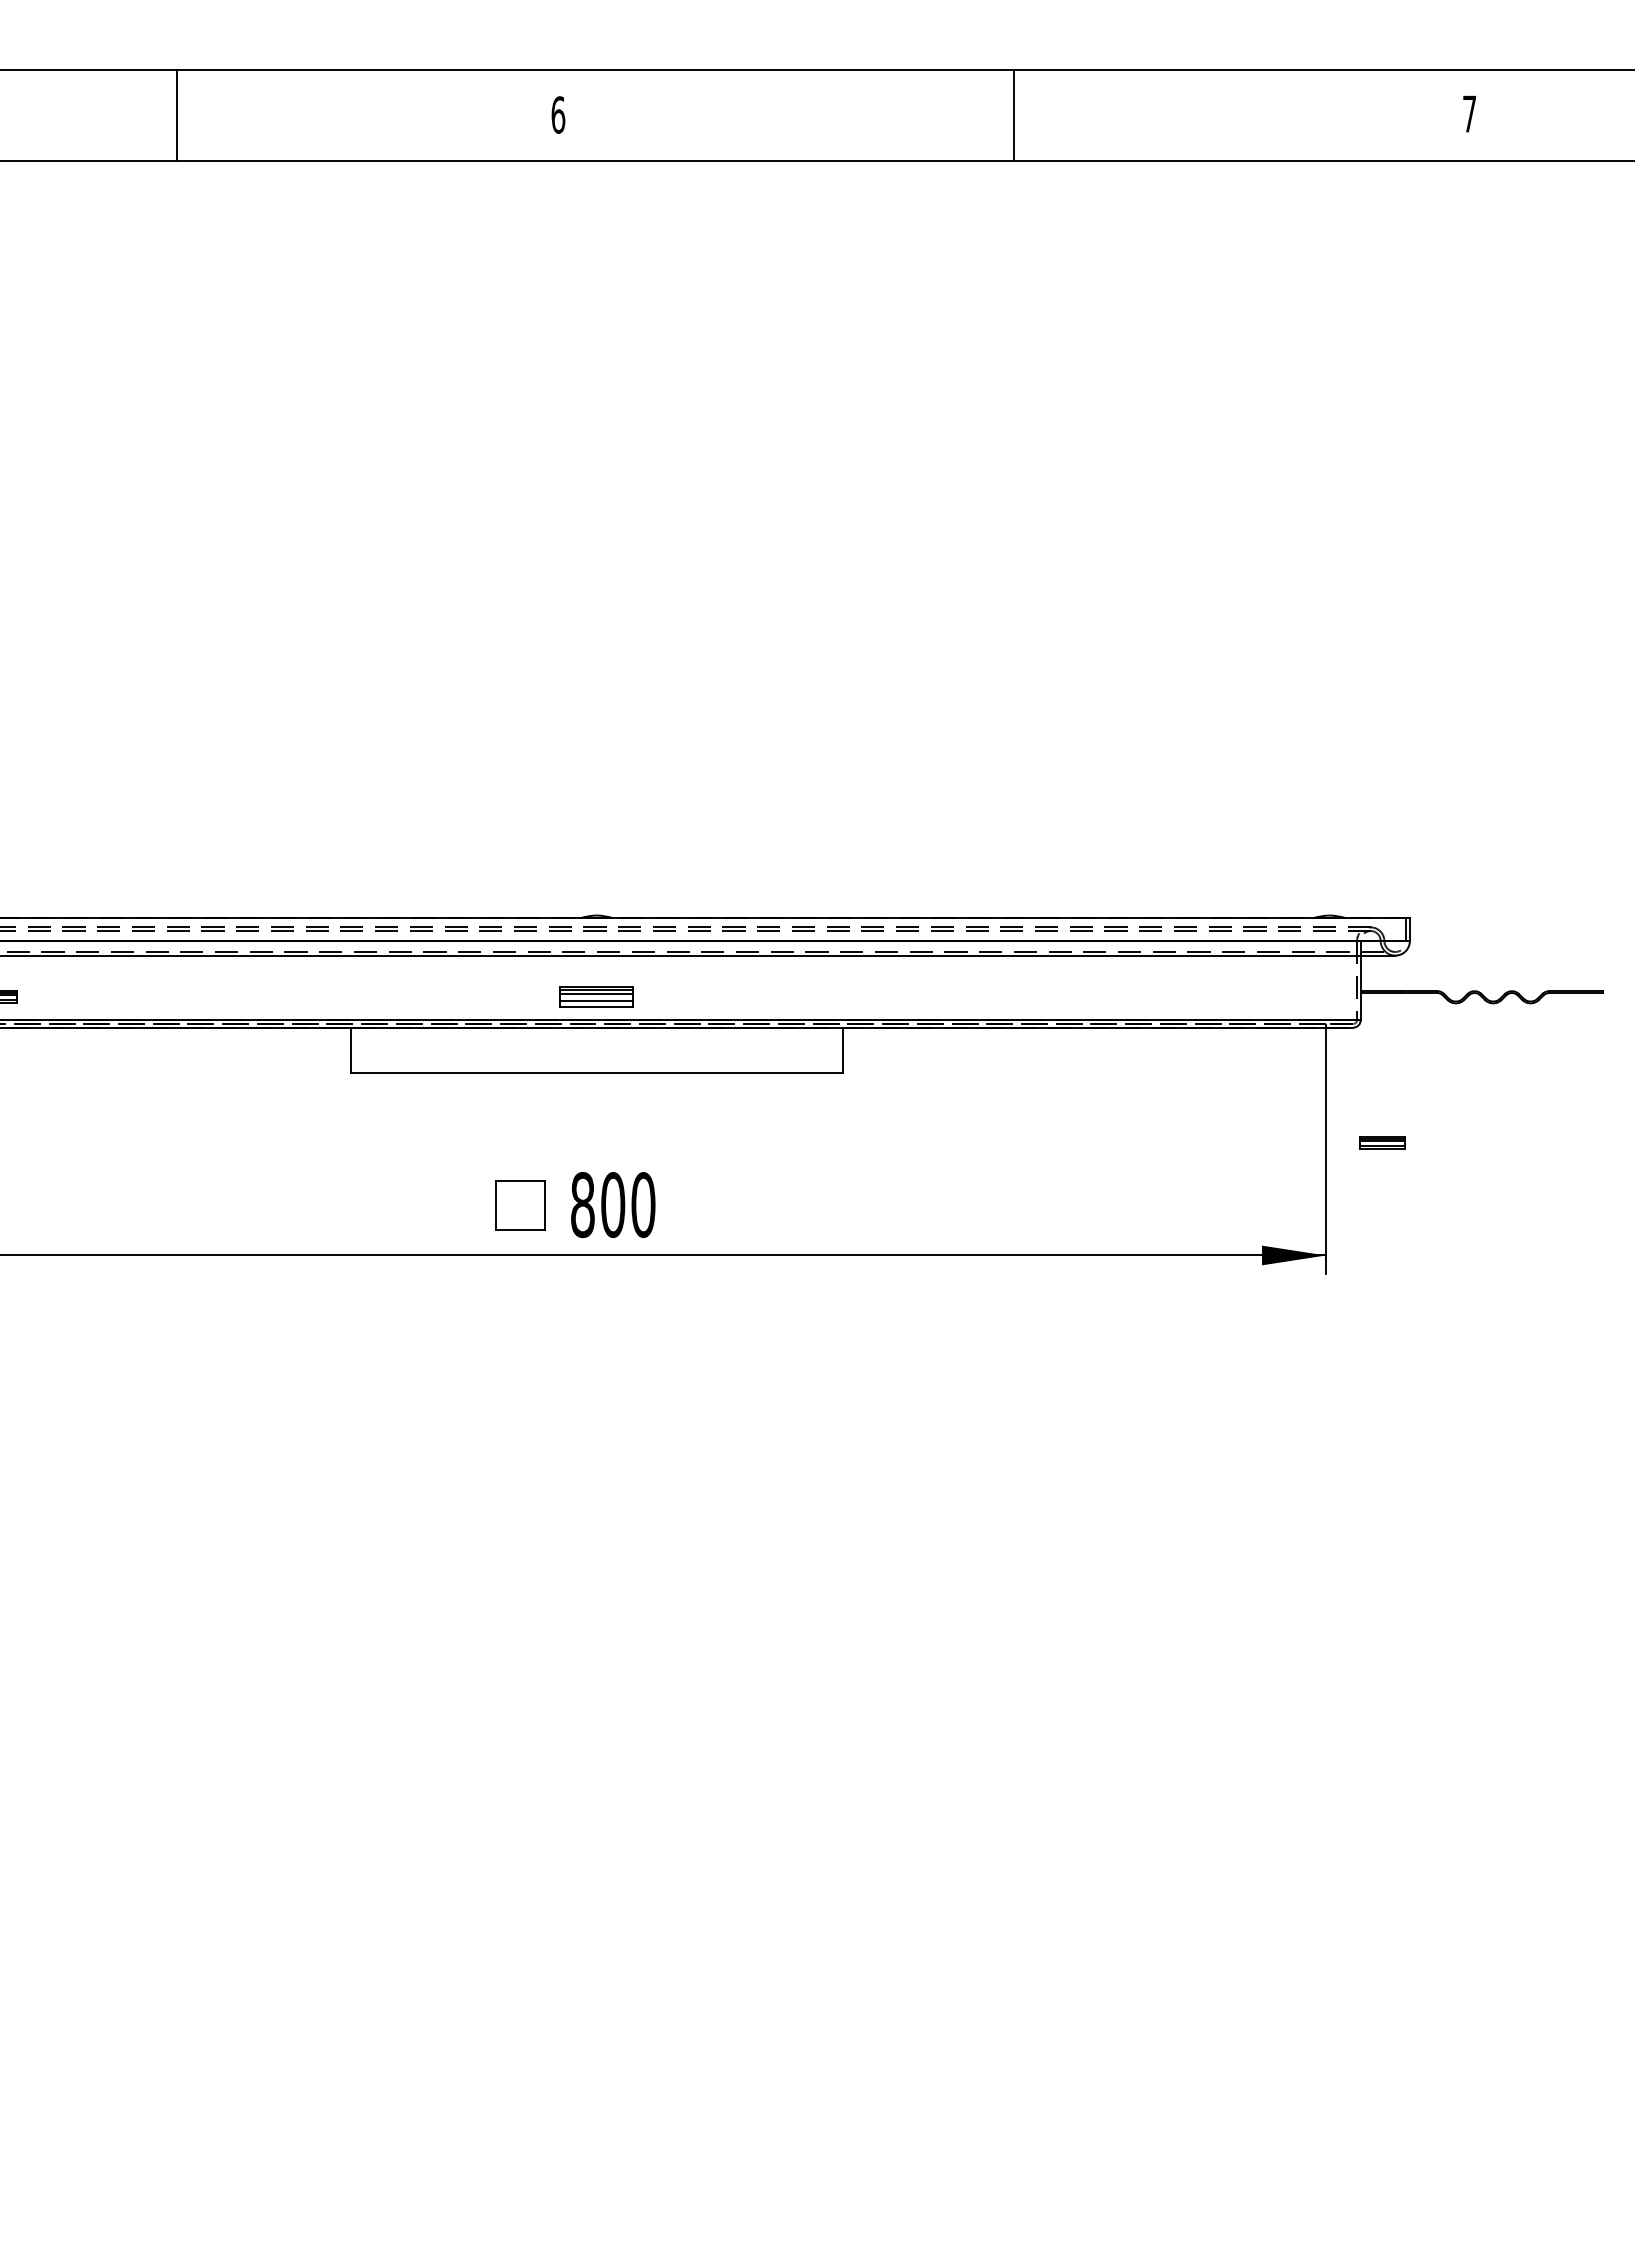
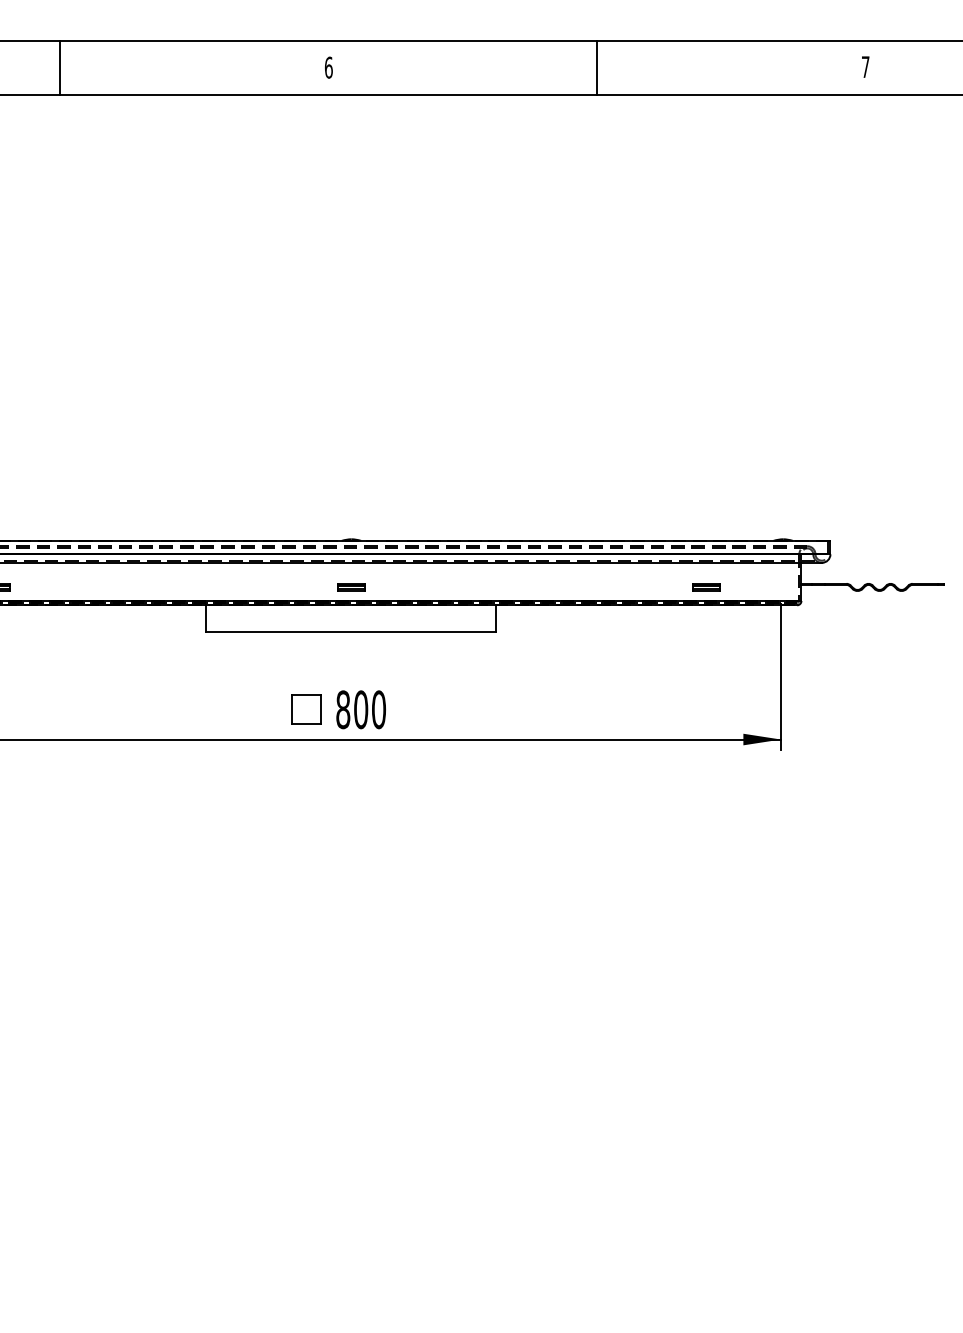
line: (175, 116) -> (59, 68), moved
part: (596, 997) -> (351, 587), size x0.62
part: (1382, 1143) -> (706, 587), moved

